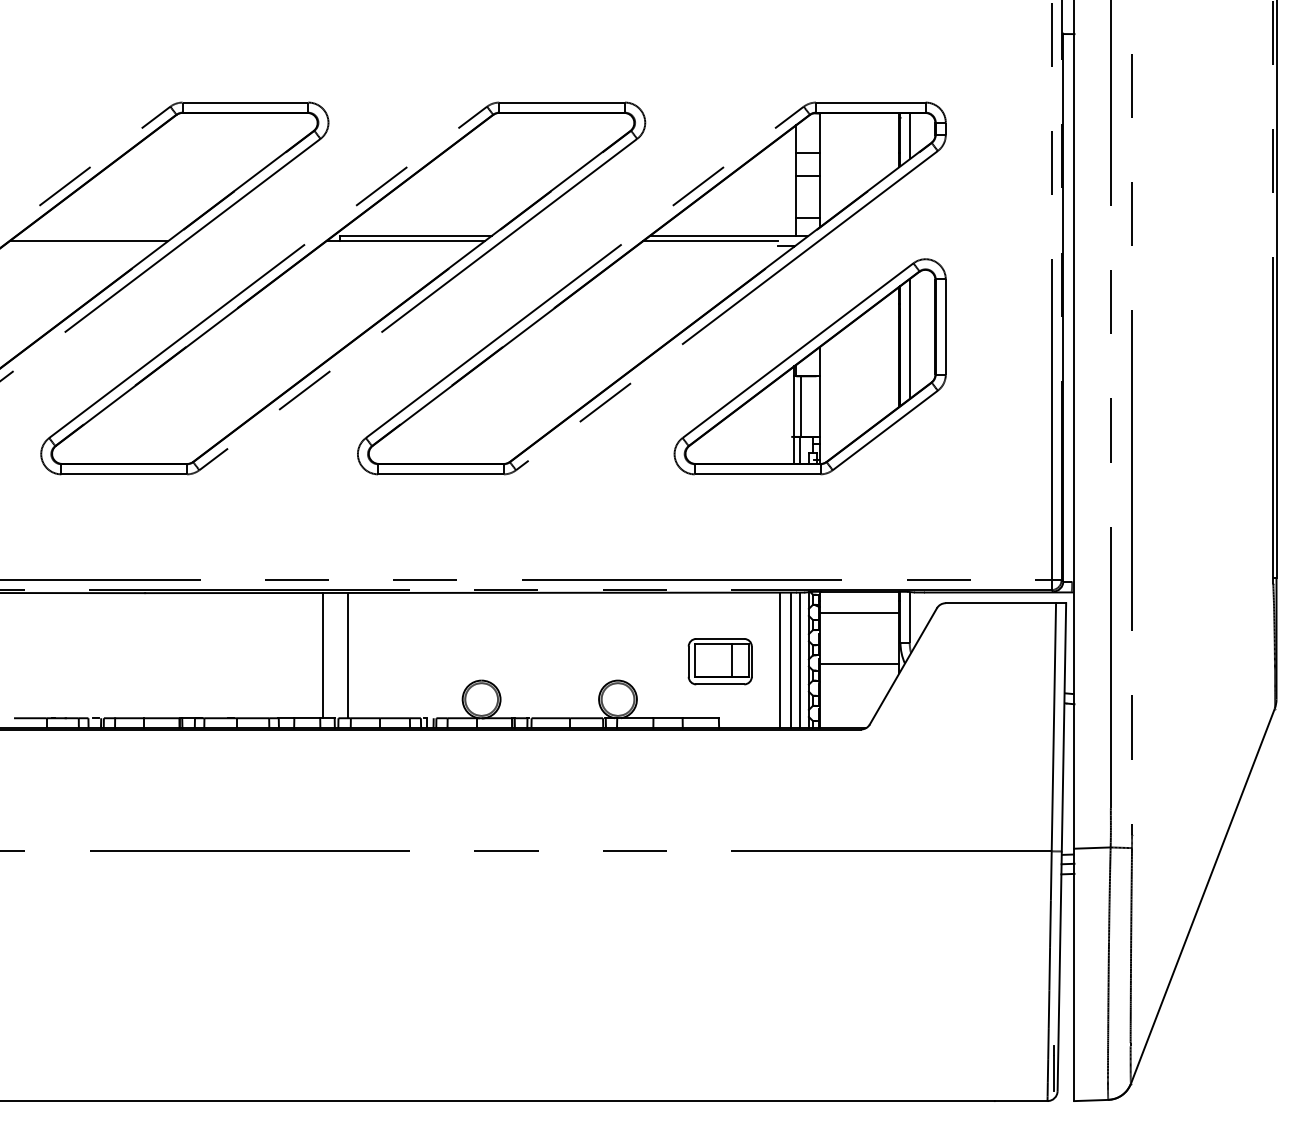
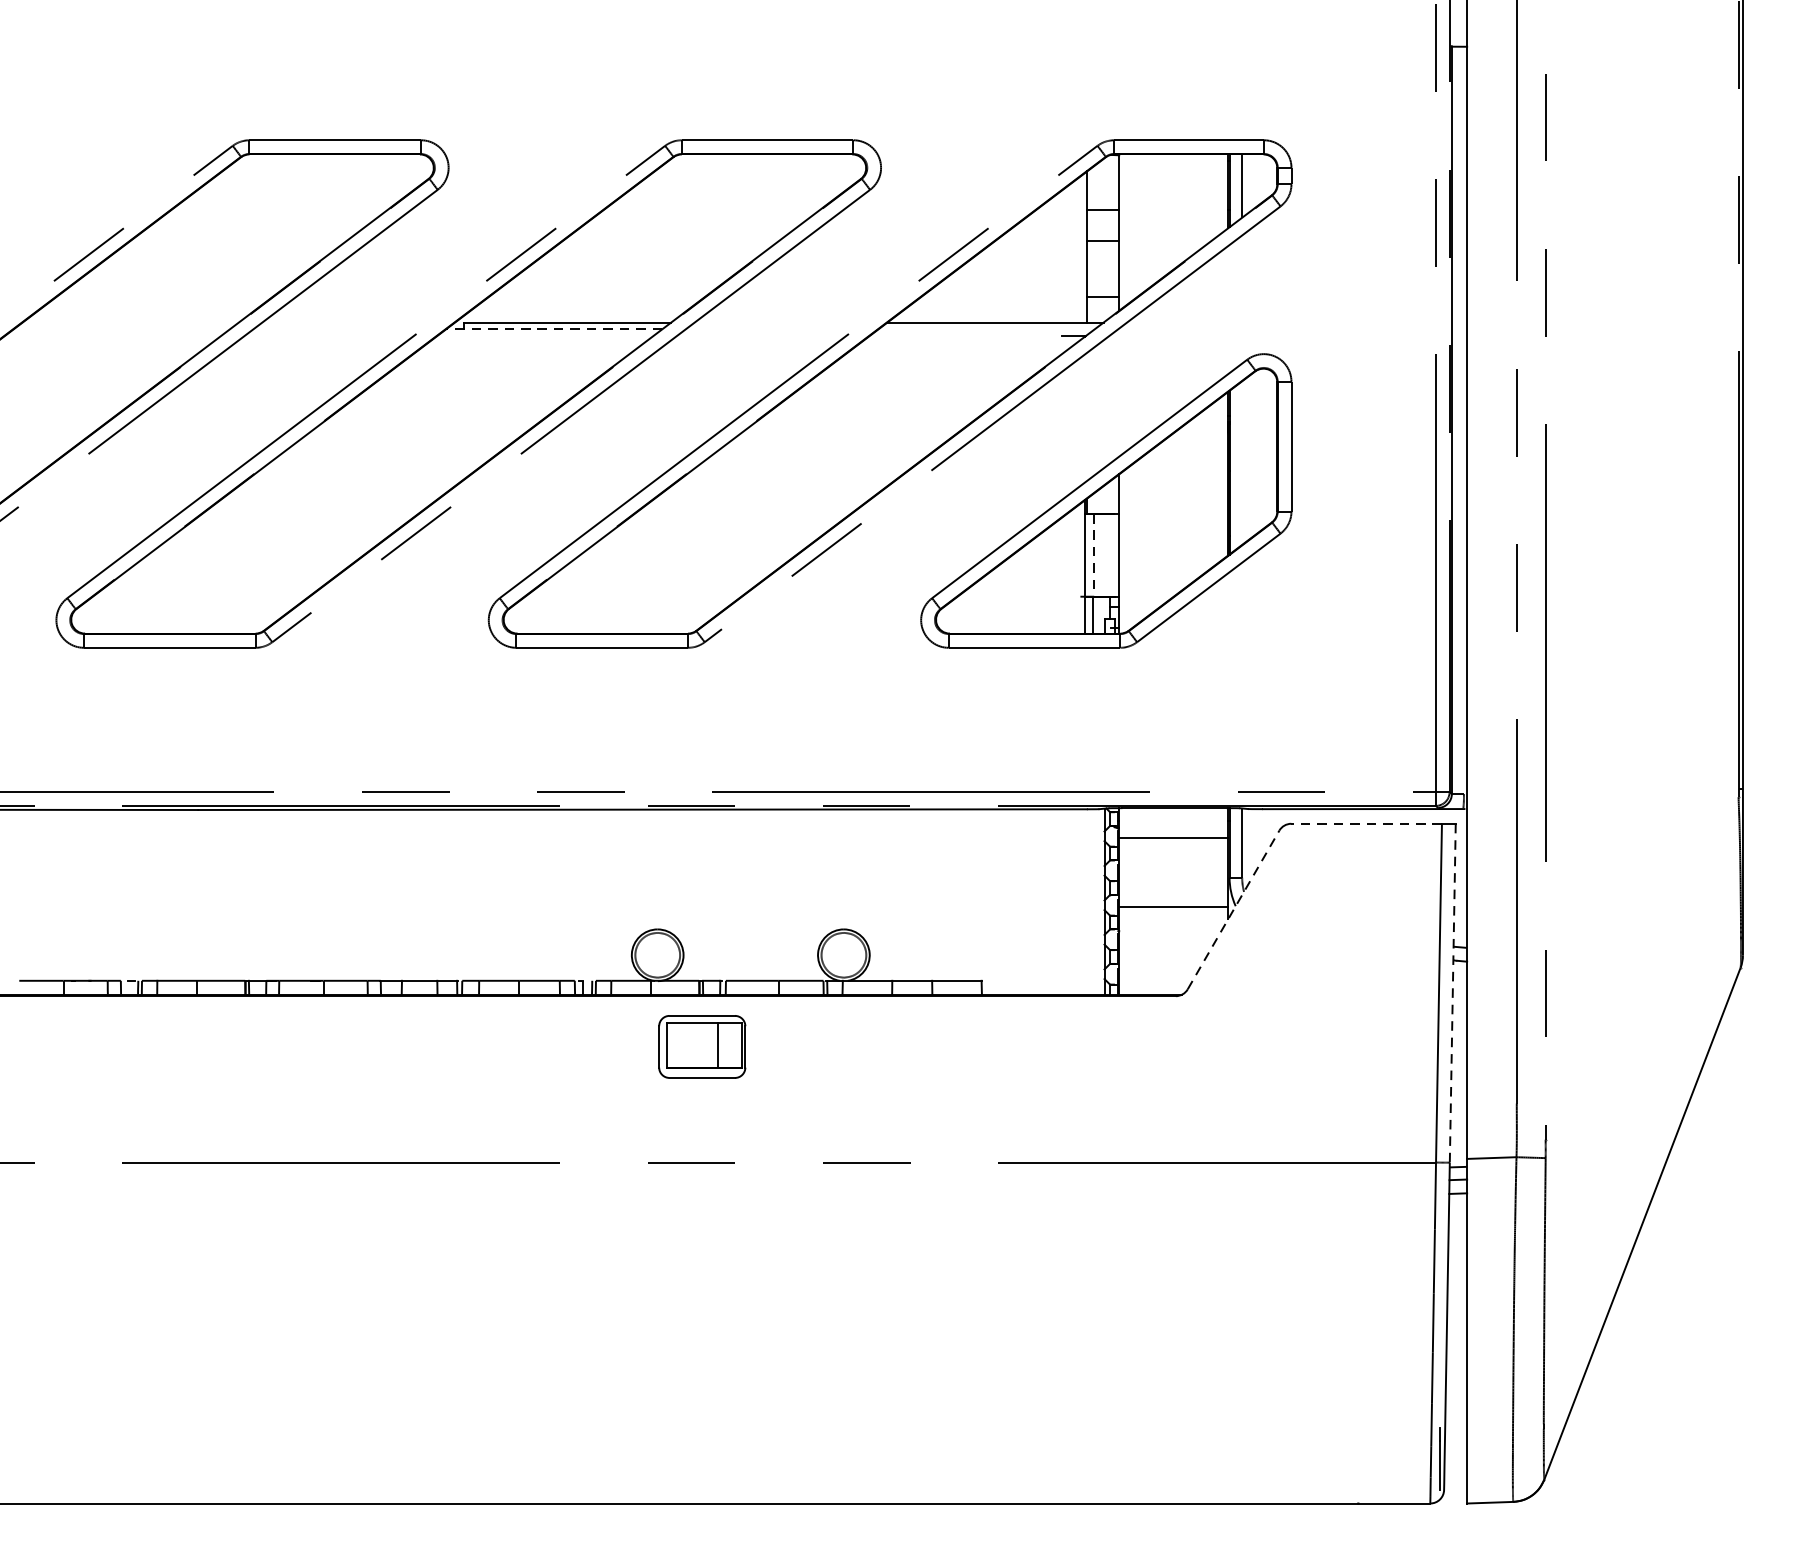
line: (88, 241) -> (120, 329), removed
line: (405, 241) -> (553, 329), solid -> dashed
line: (710, 241) -> (970, 329), removed
line: (909, 338) -> (1241, 462), removed
line: (801, 407) -> (1094, 556), solid -> dashed
line: (1000, 603) -> (1366, 824), solid -> dashed
line: (322, 655) -> (440, 895), removed
line: (347, 655) -> (474, 895), removed
line: (779, 660) -> (1064, 901), removed
line: (790, 660) -> (1079, 901), removed
line: (800, 660) -> (1093, 901), removed
part: (719, 661) -> (701, 1046), moved
line: (903, 665) -> (1233, 908), solid -> dashed
line: (1063, 727) -> (1452, 993), solid -> dashed

